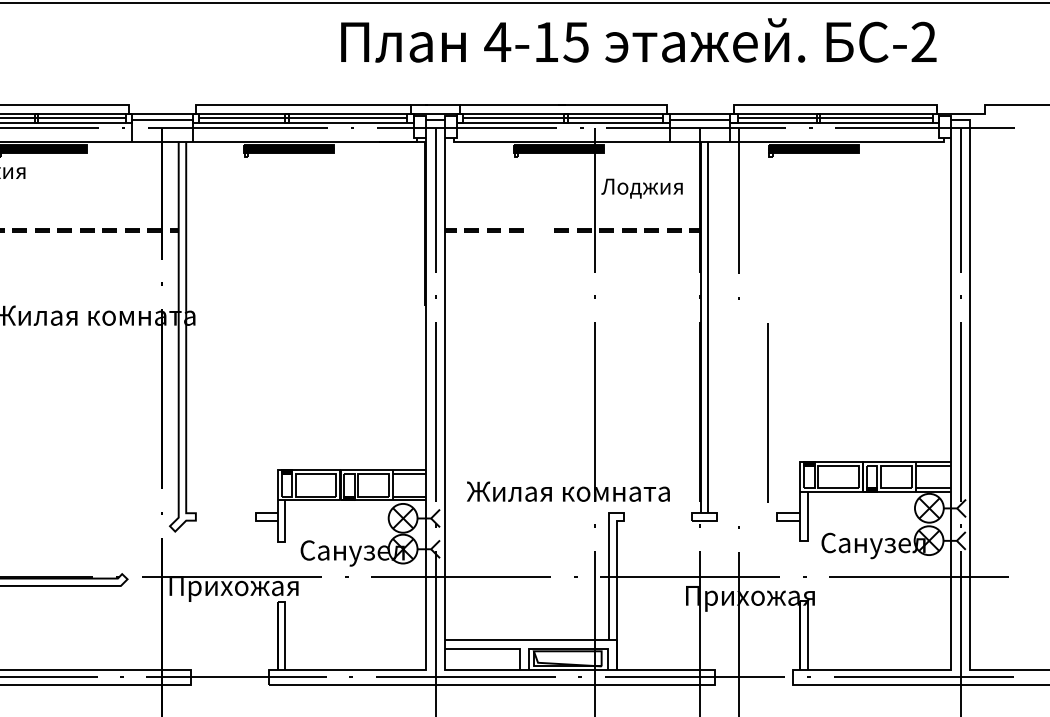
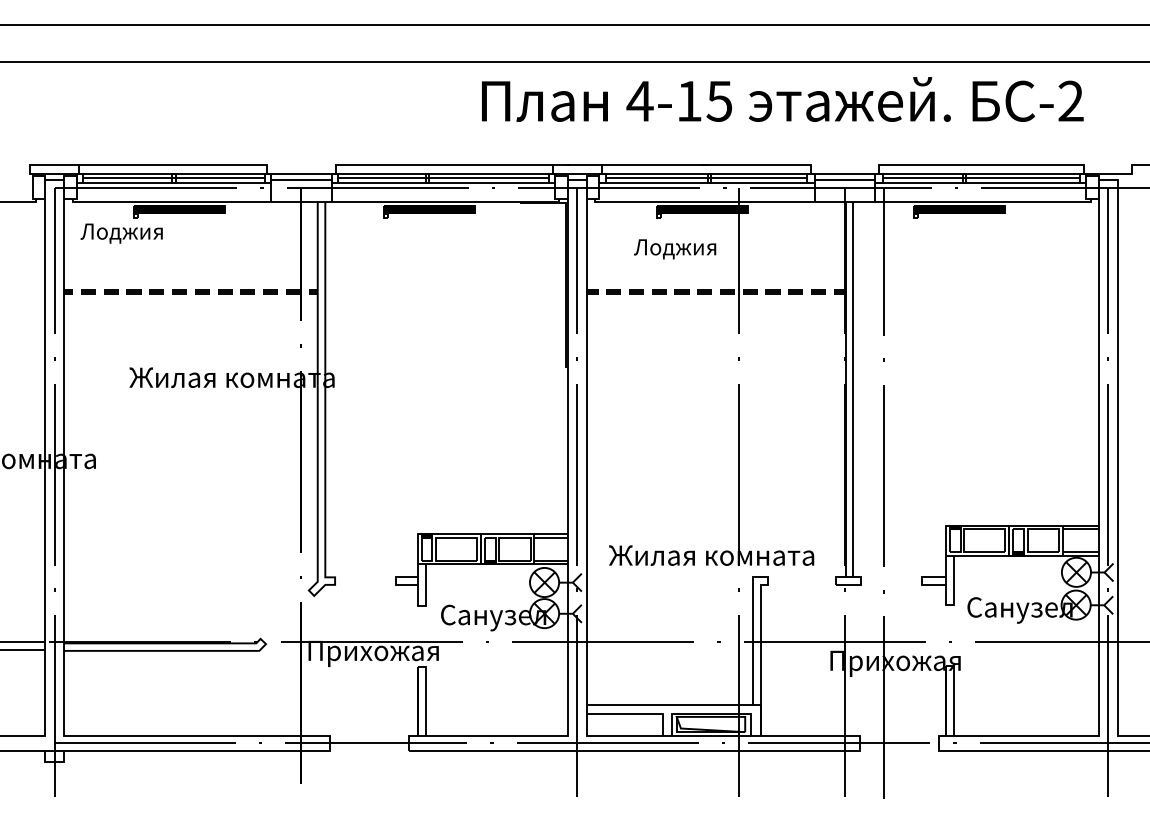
text: (642, 188) -> (675, 249), moved
part: (538, 230) -> (681, 291), added
line: (768, 412) -> (883, 475), moved

